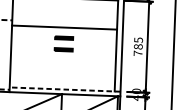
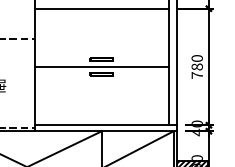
line: (64, 27) -> (101, 66), moved
text: (138, 40) -> (196, 58), 785 -> 780
line: (64, 89) -> (105, 125), dashed -> solid

